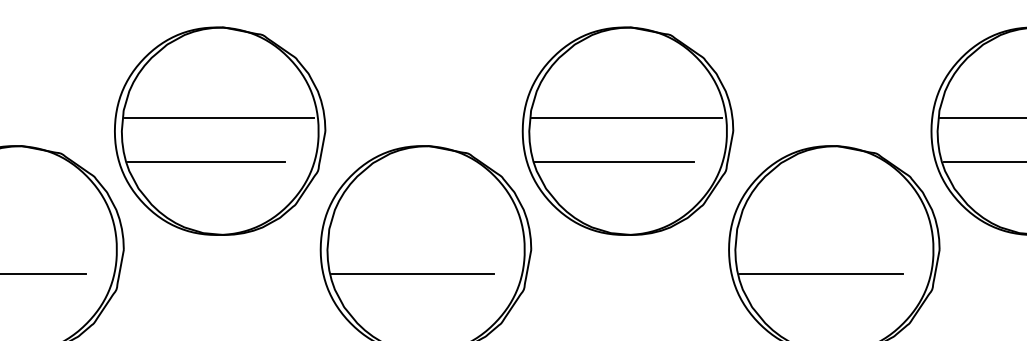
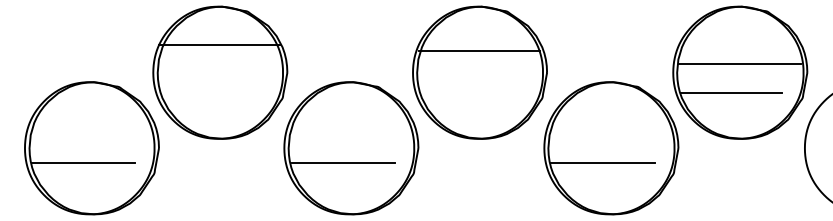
line: (218, 118) -> (219, 45), moved
line: (627, 118) -> (479, 51), moved
line: (206, 162) -> (211, 92), removed
line: (613, 162) -> (470, 92), removed

